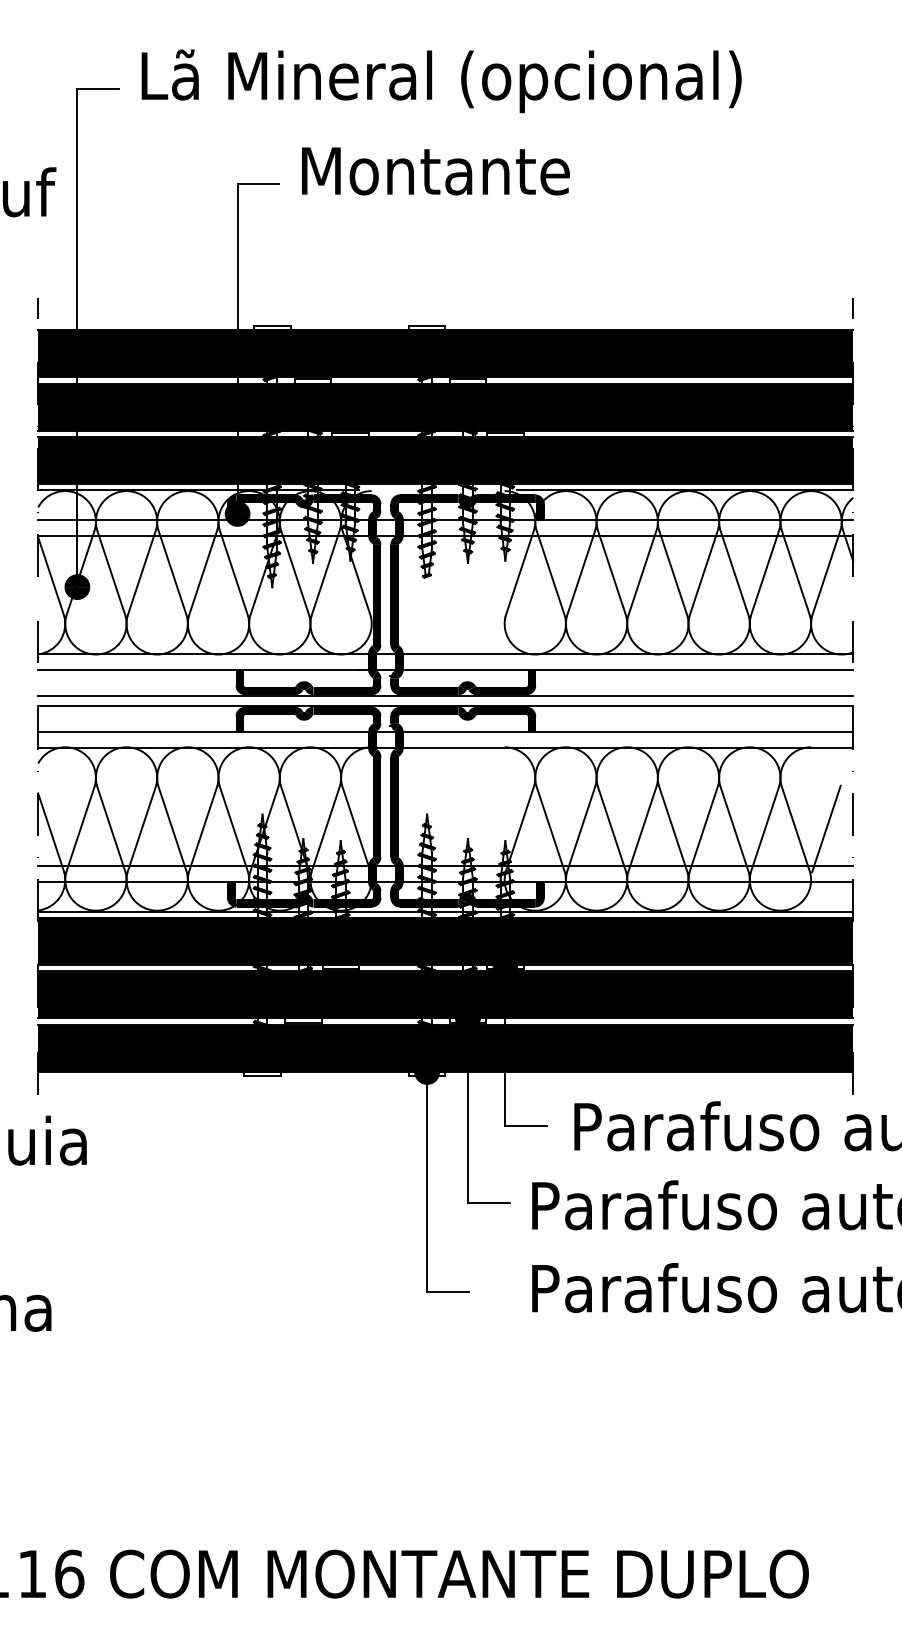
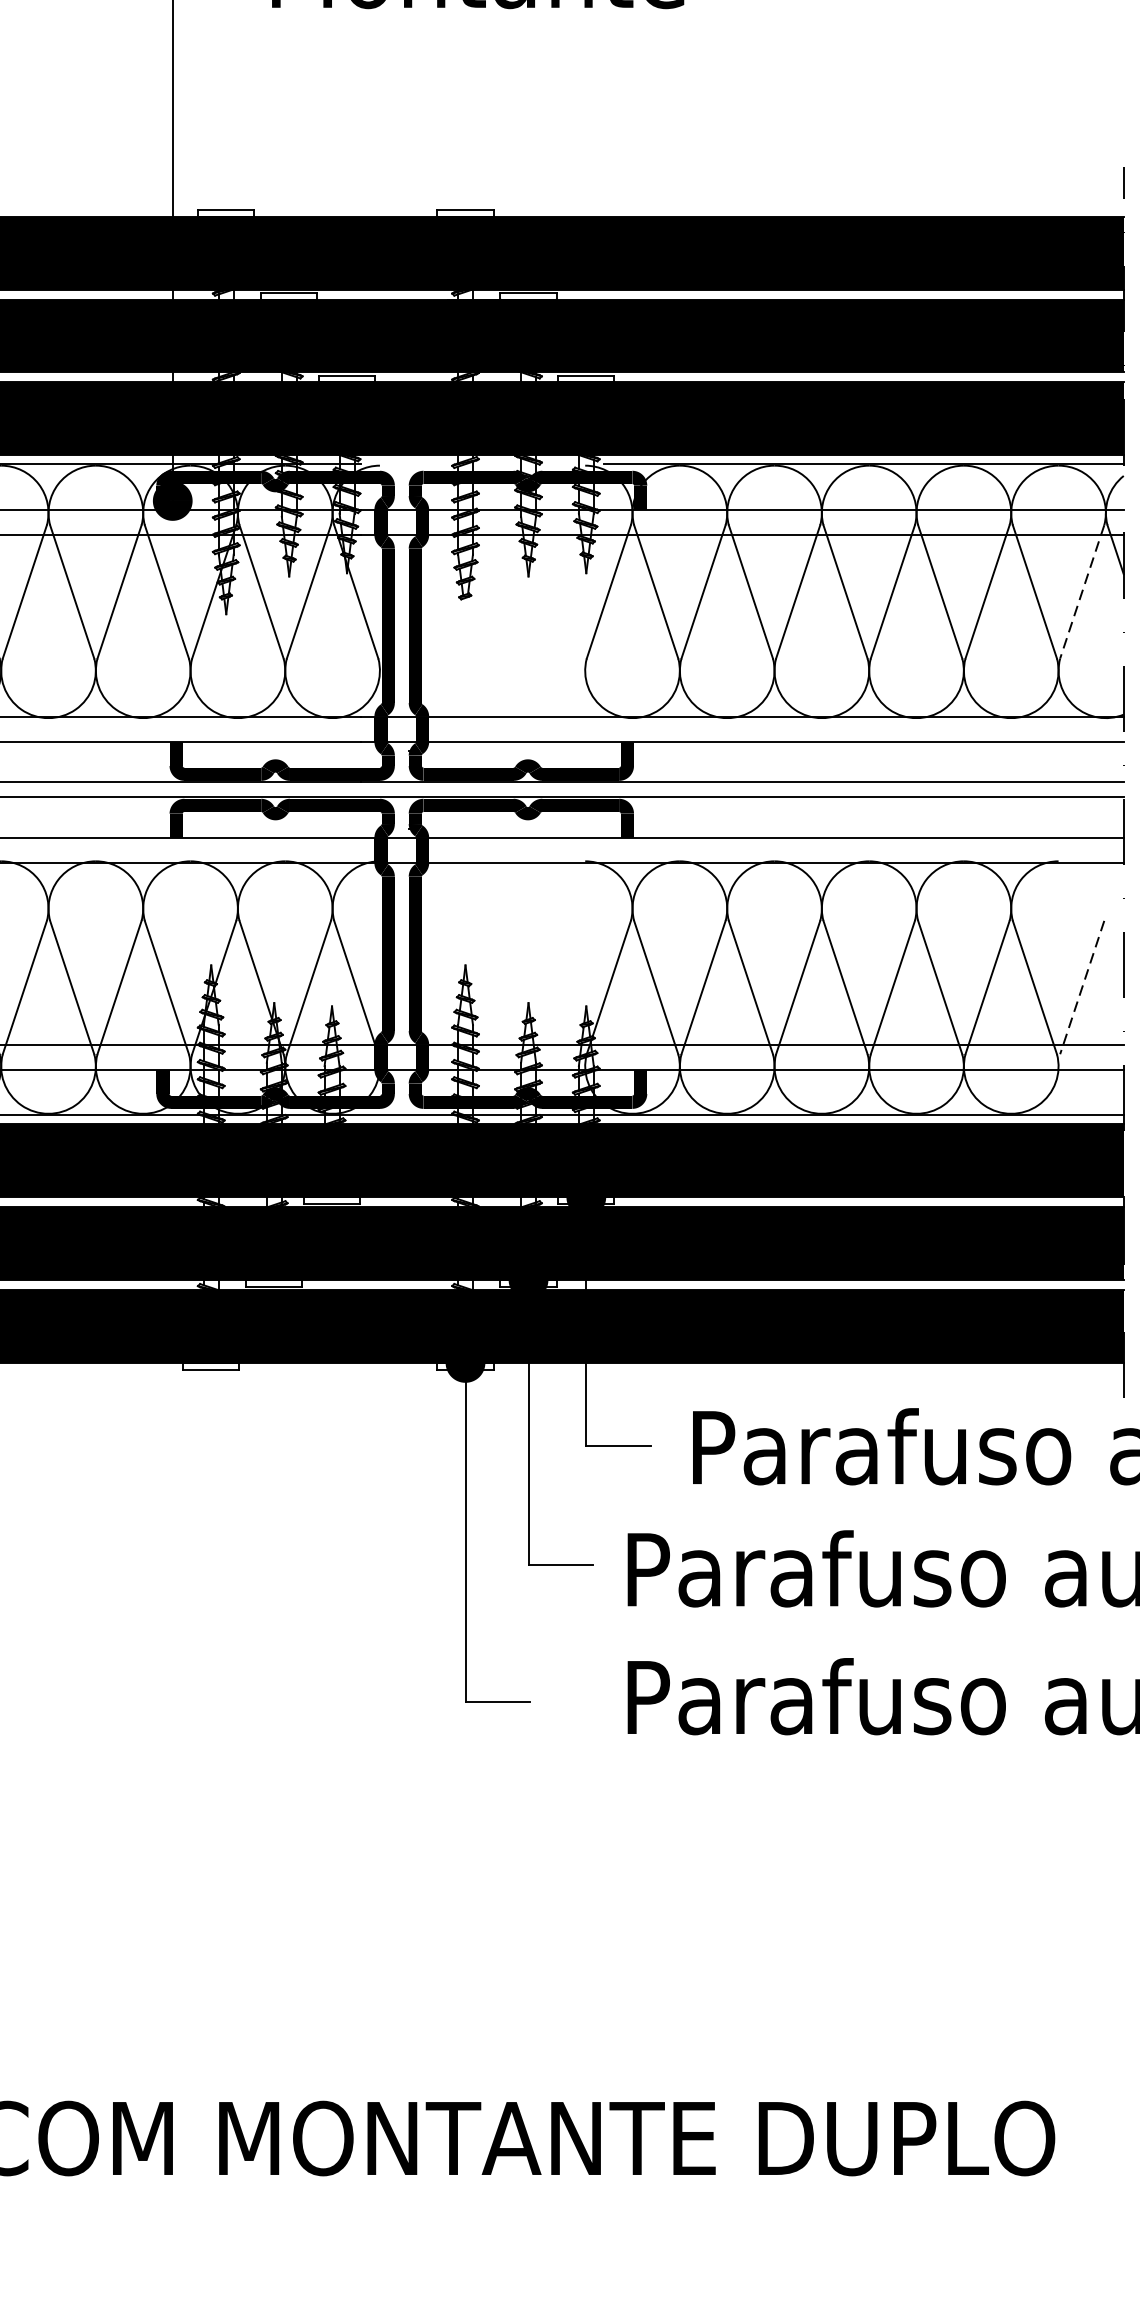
line: (826, 573) -> (1082, 592), solid -> dashed
line: (826, 829) -> (1082, 988), solid -> dashed

